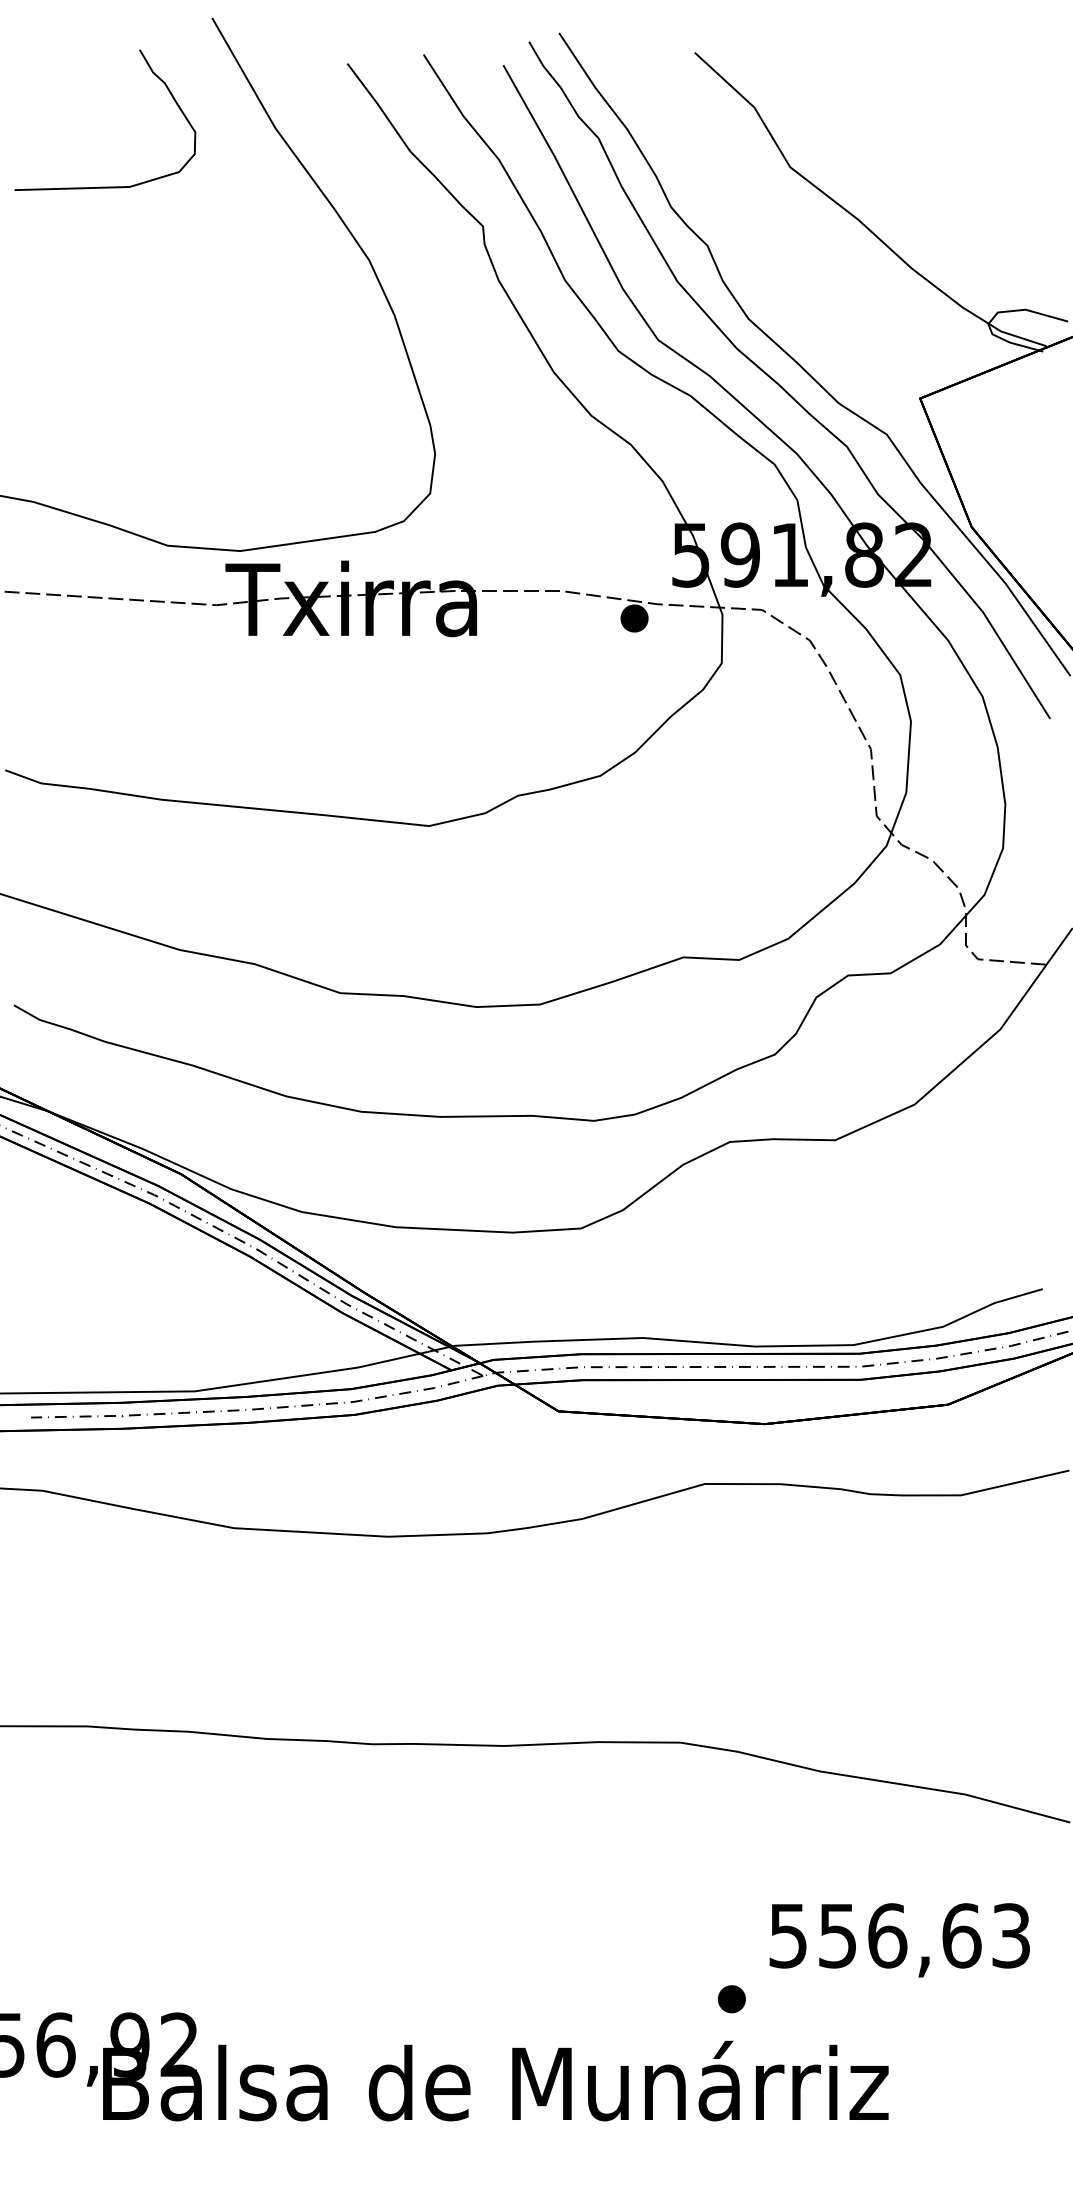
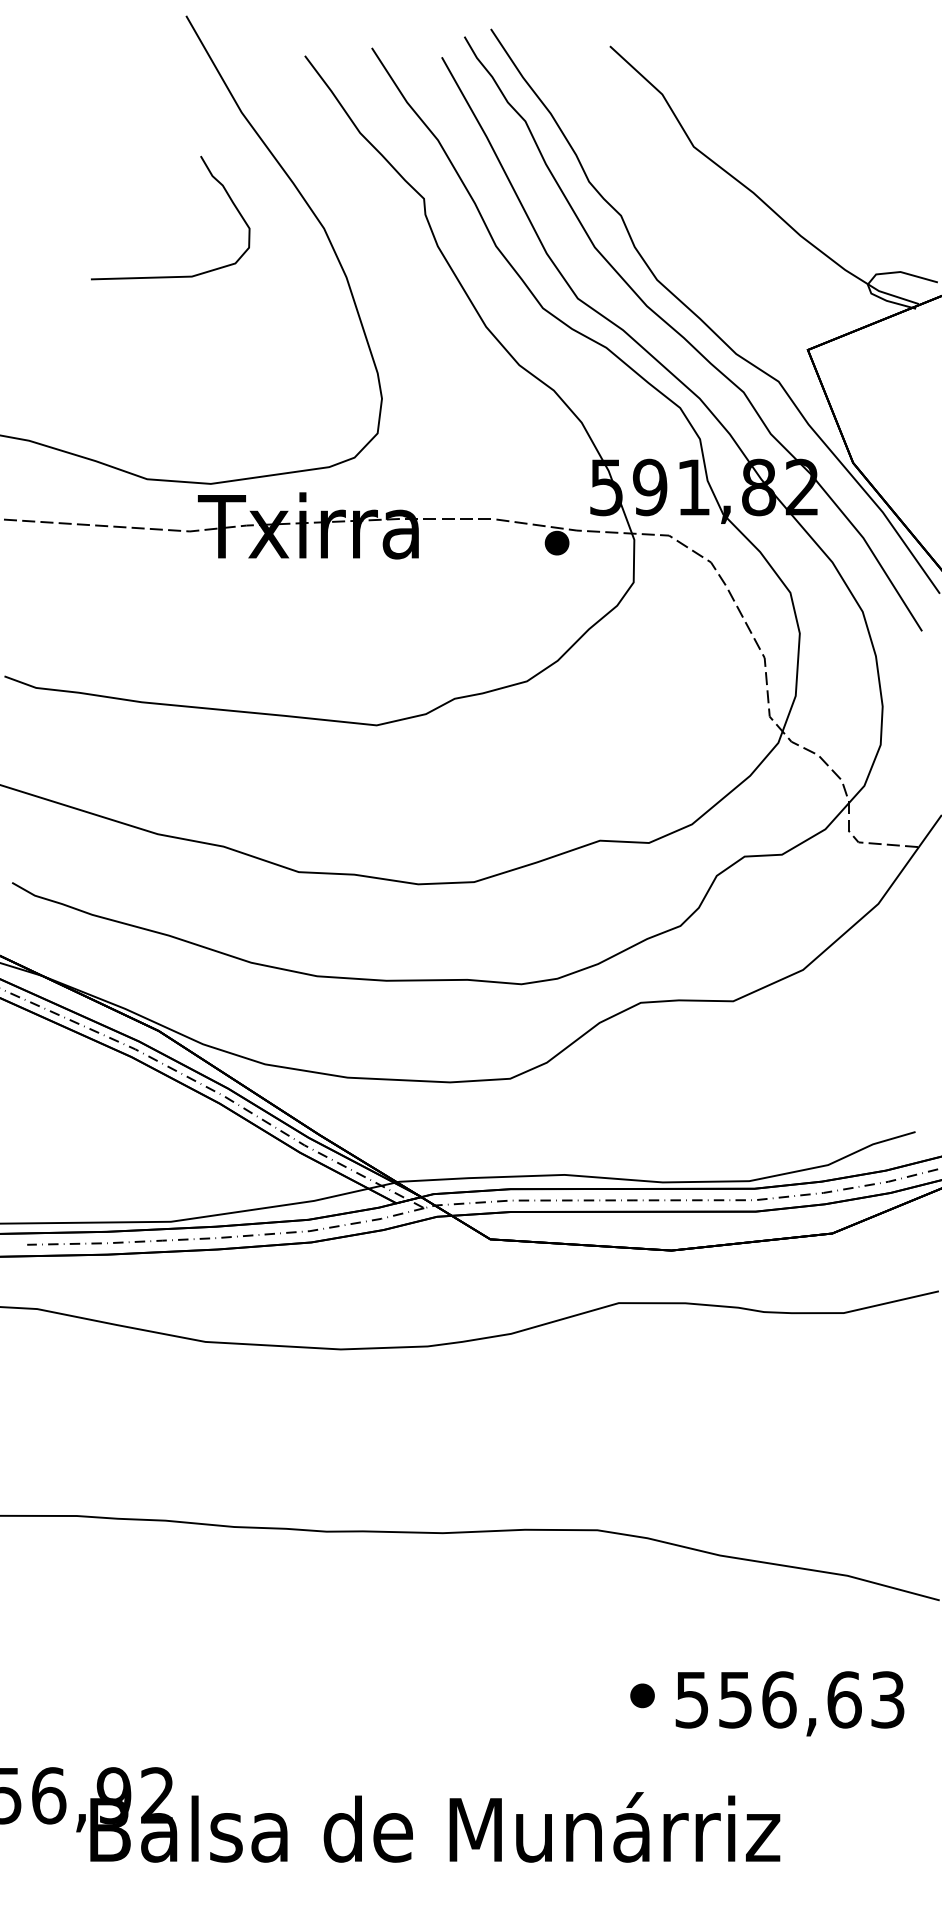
curve: (152, 73) -> (211, 176), moved
part: (731, 1999) -> (642, 1696), moved

